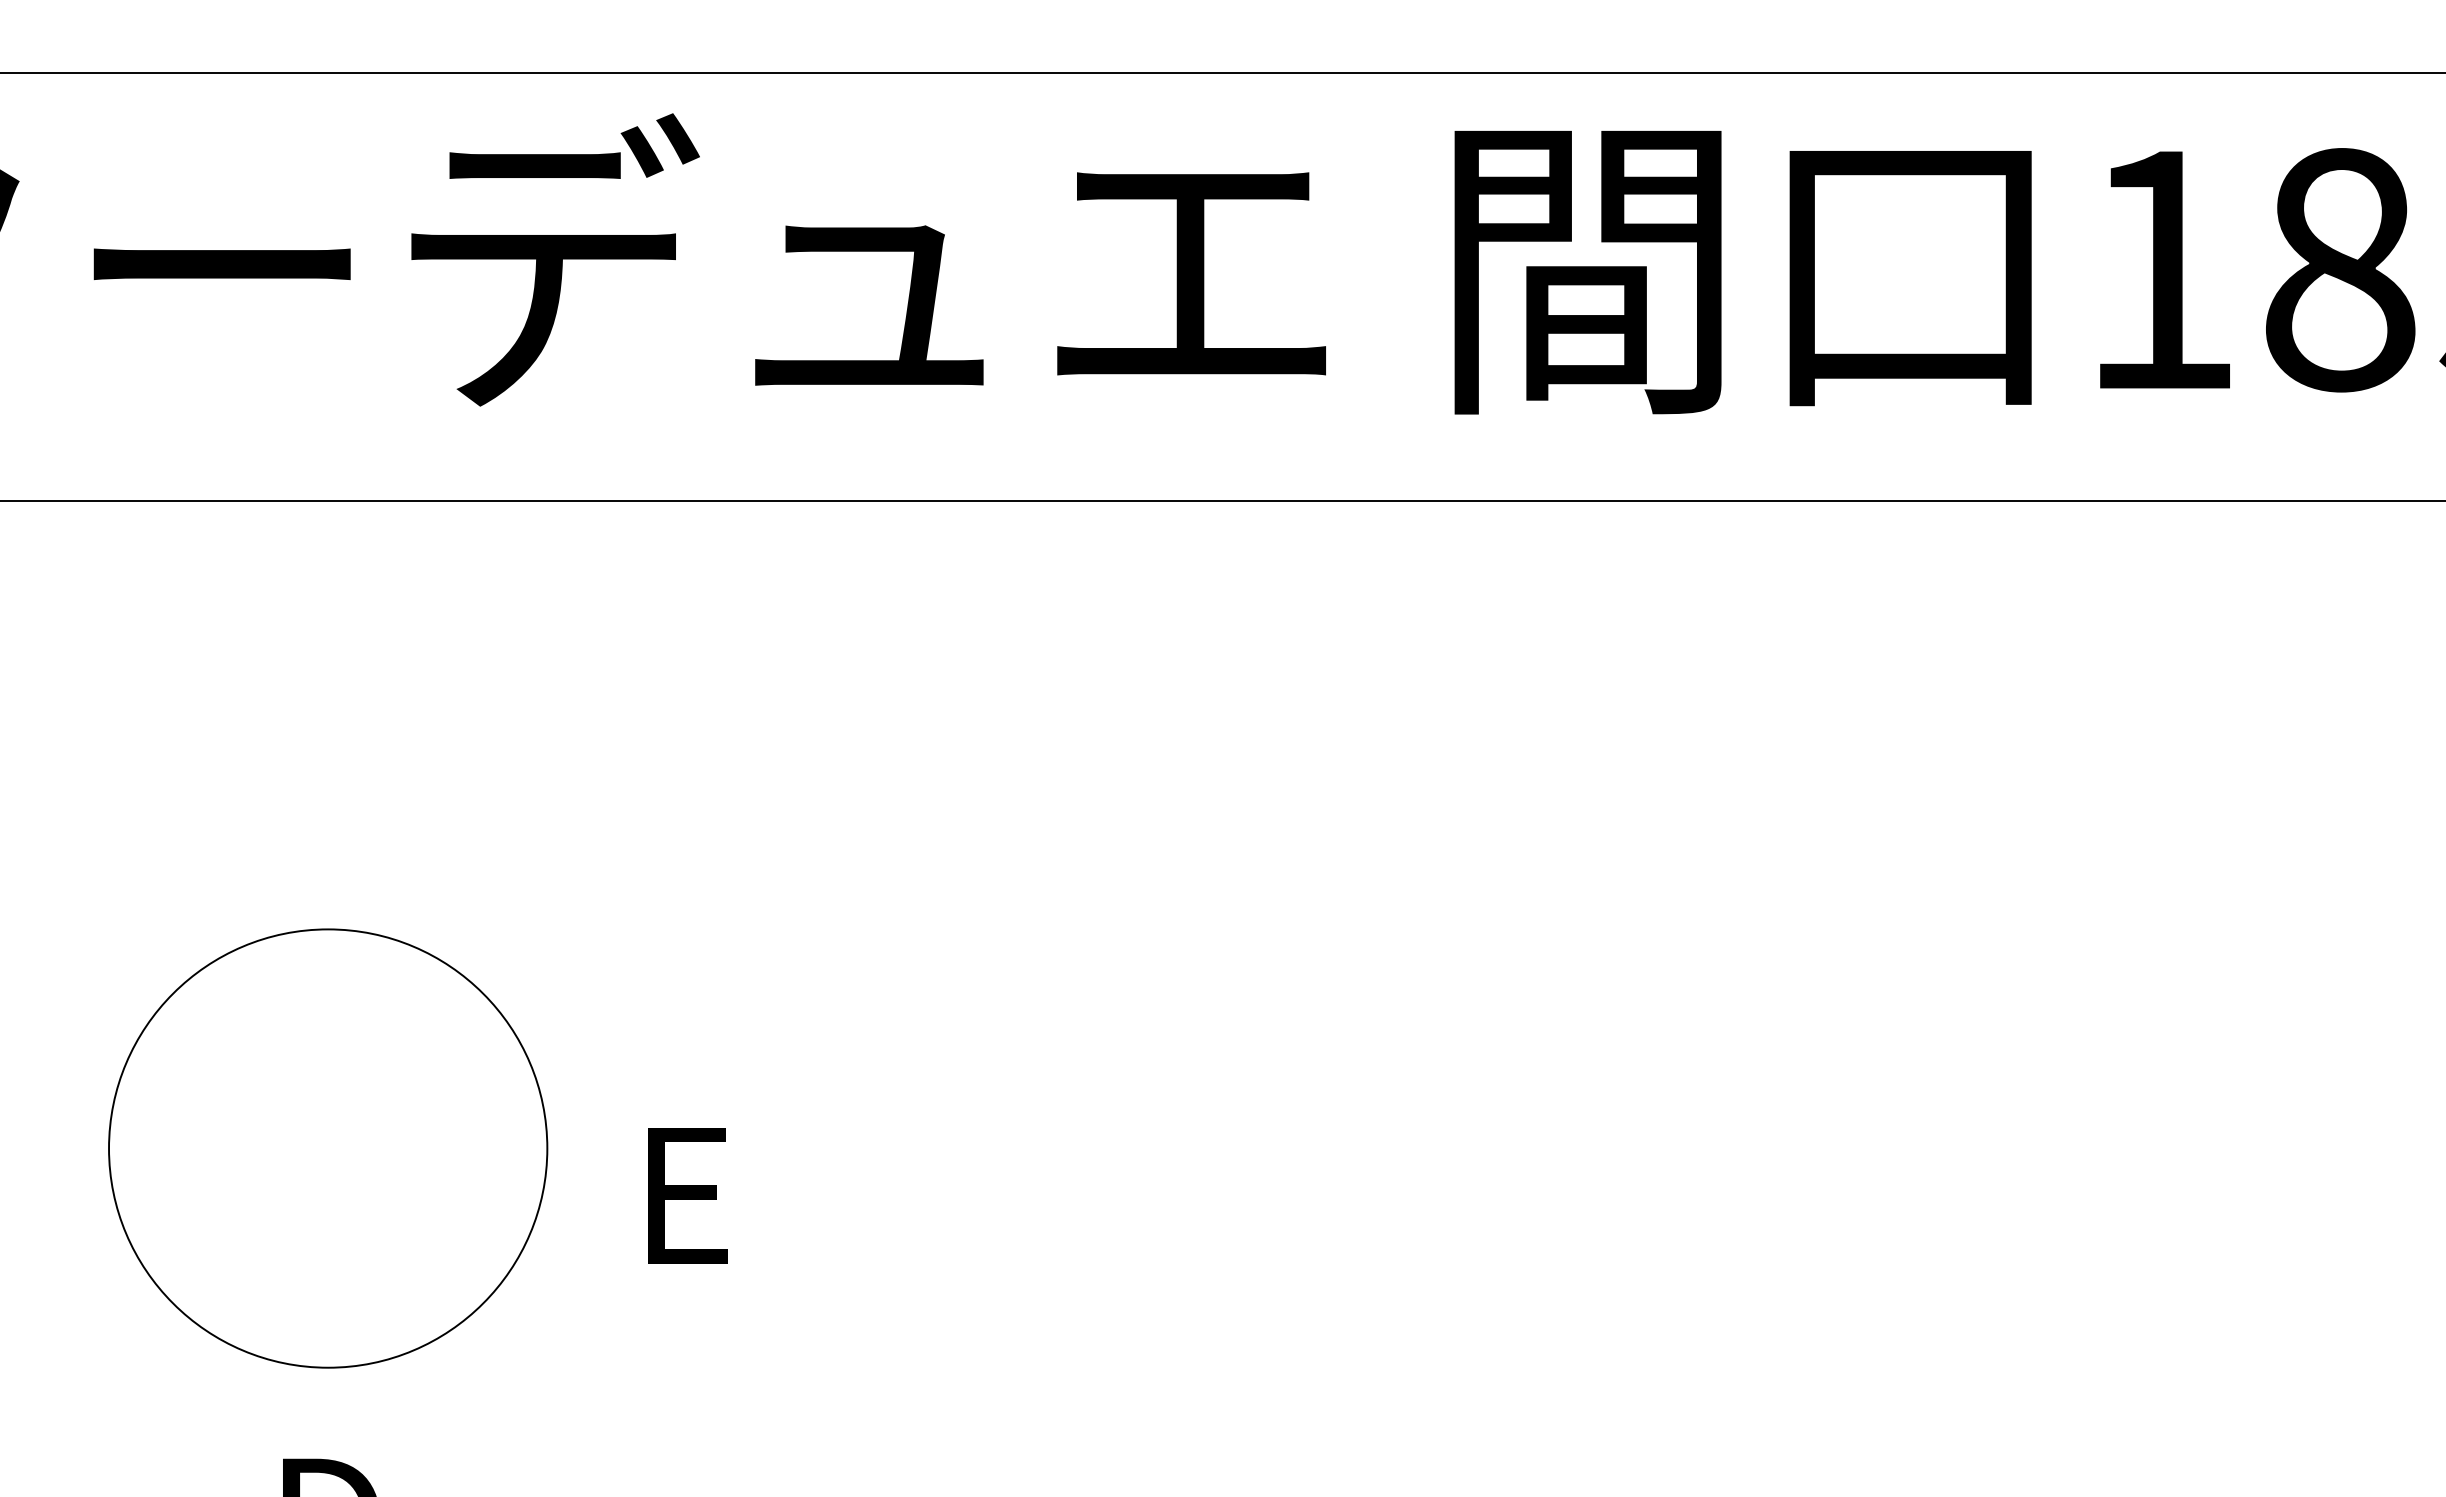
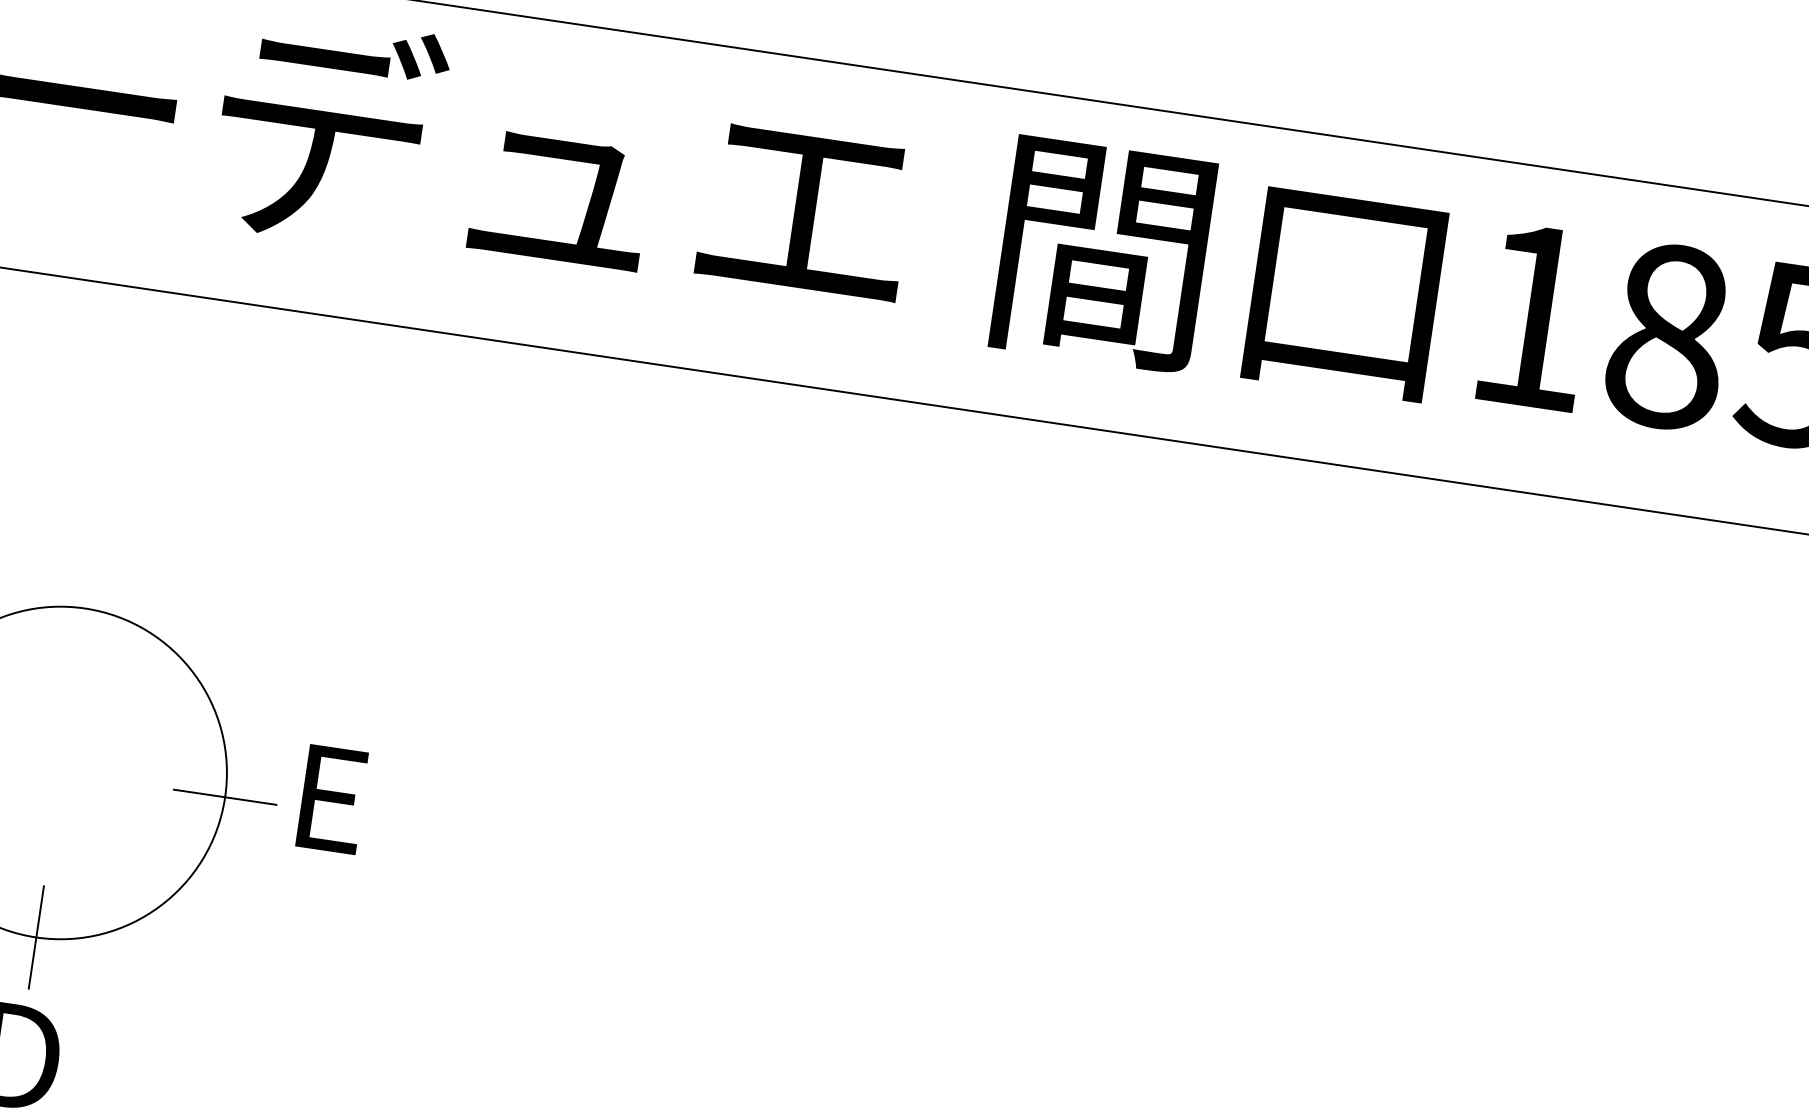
line: (547, 1148) -> (225, 797), added
text: (687, 1195) -> (332, 799), moved
line: (328, 1367) -> (36, 937), added

